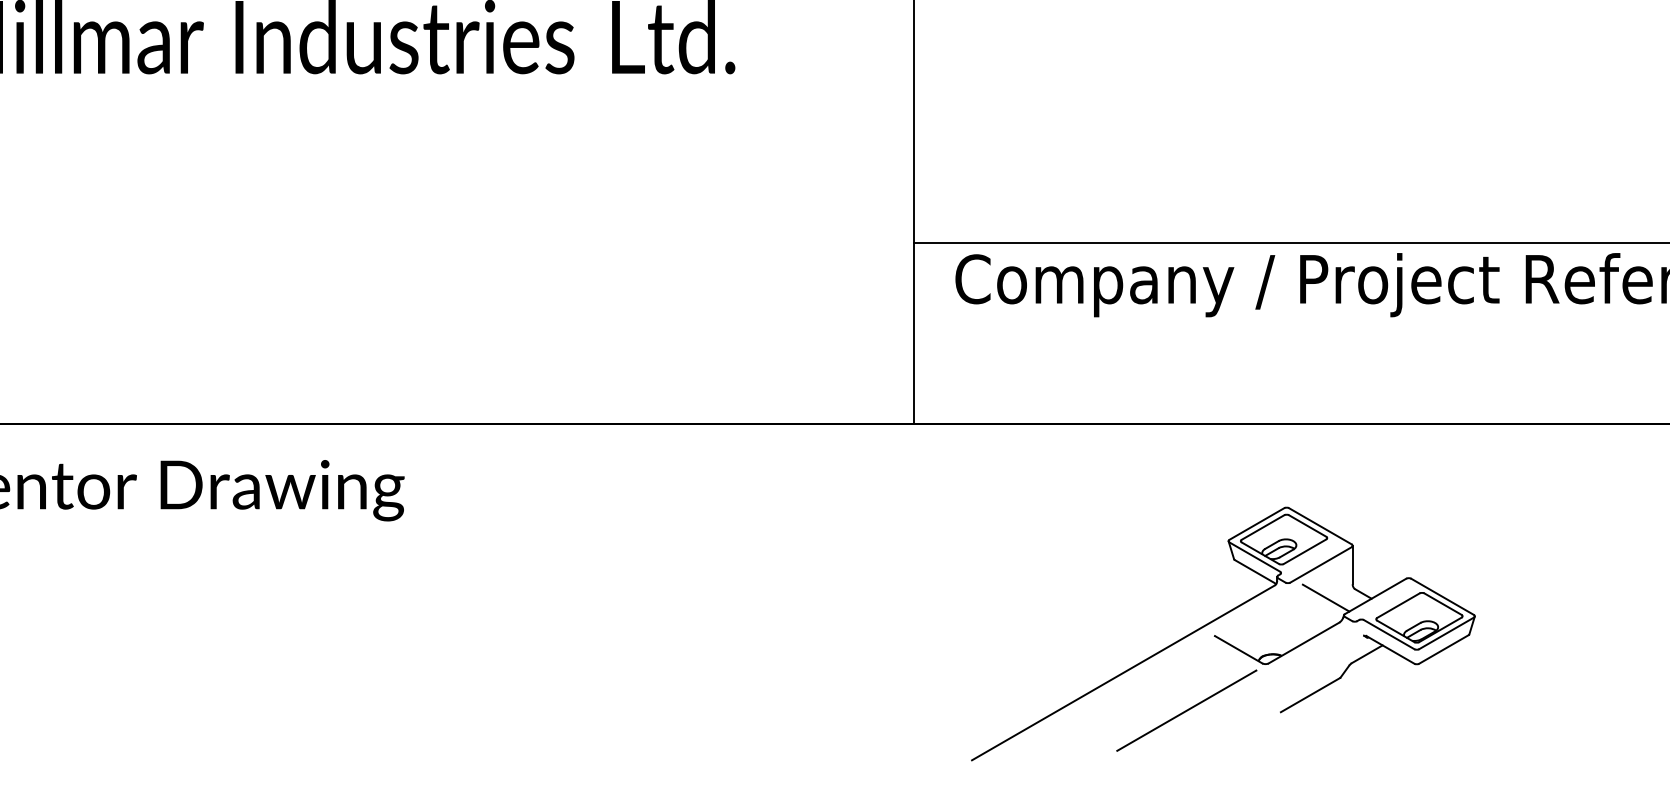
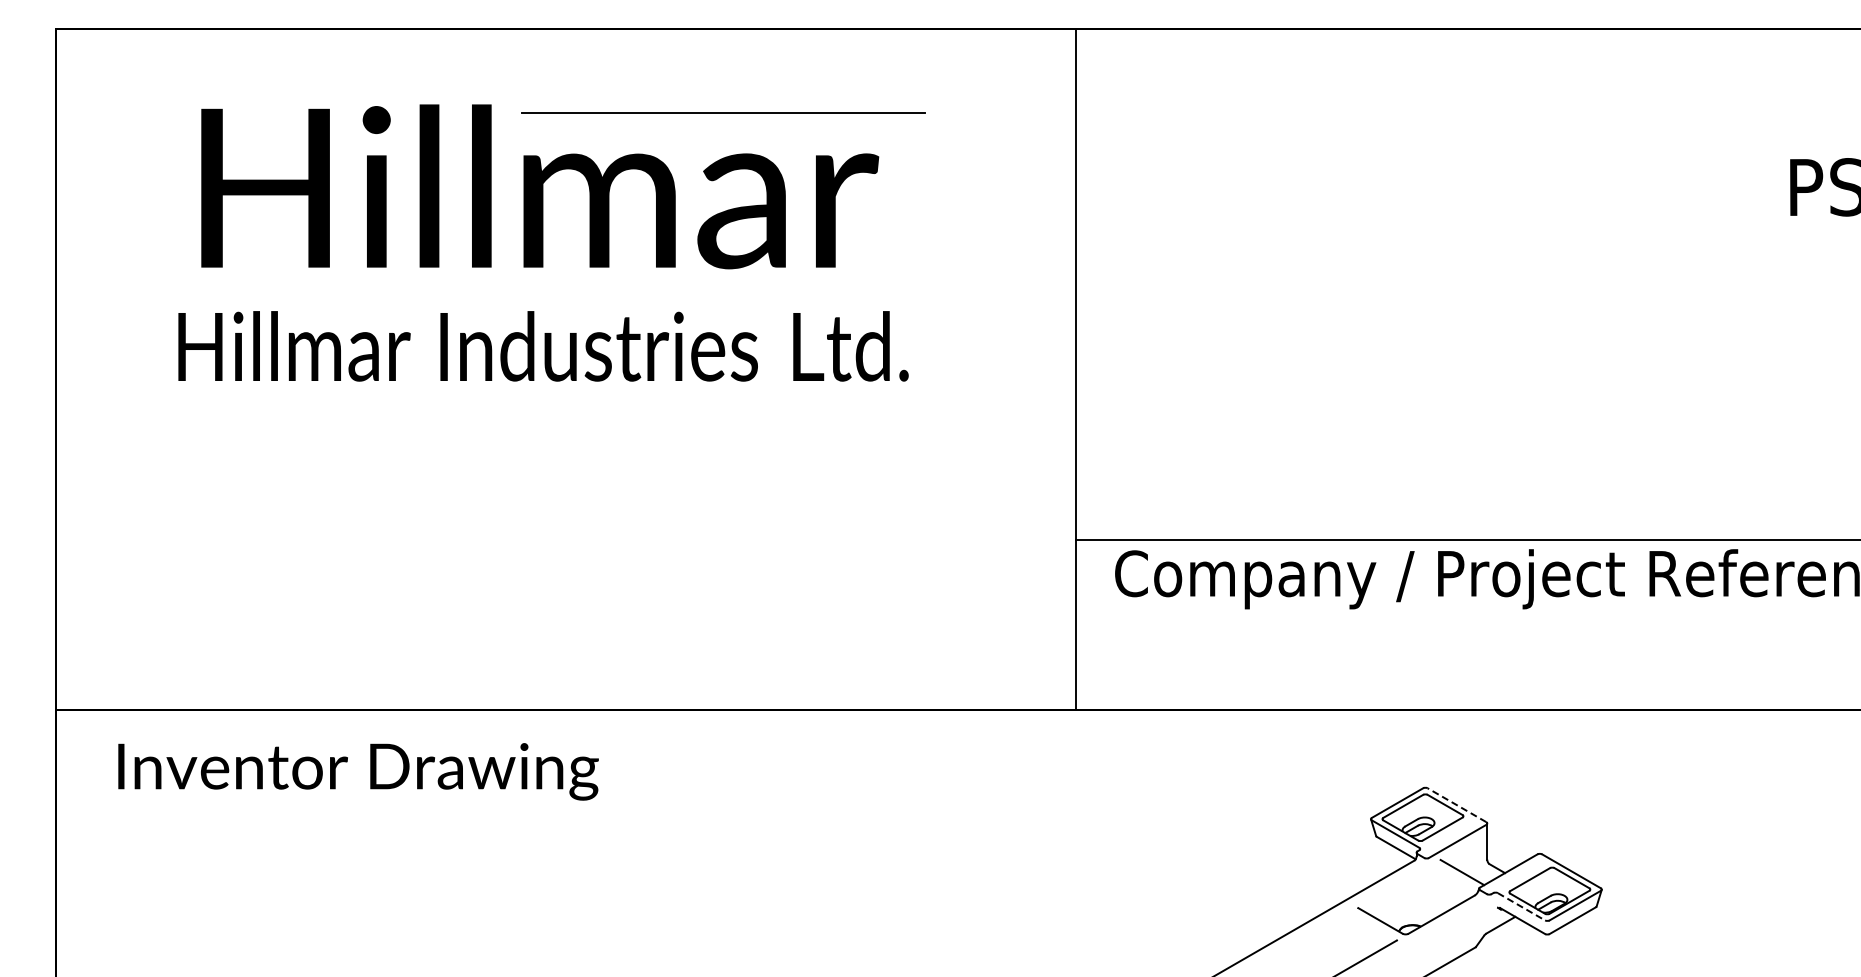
line: (1319, 526) -> (1456, 805), solid -> dashed
line: (1389, 635) -> (1521, 907), solid -> dashed

